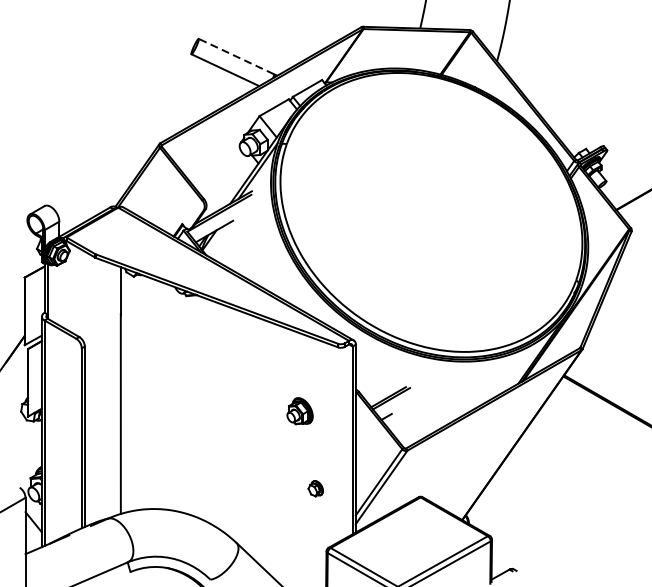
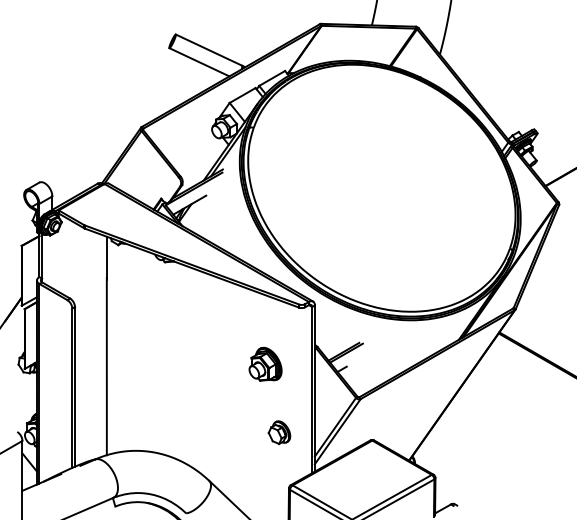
line: (236, 56) -> (209, 50), dashed -> solid
part: (300, 410) -> (265, 363), size x1.43
part: (315, 488) -> (279, 432), size x1.67

